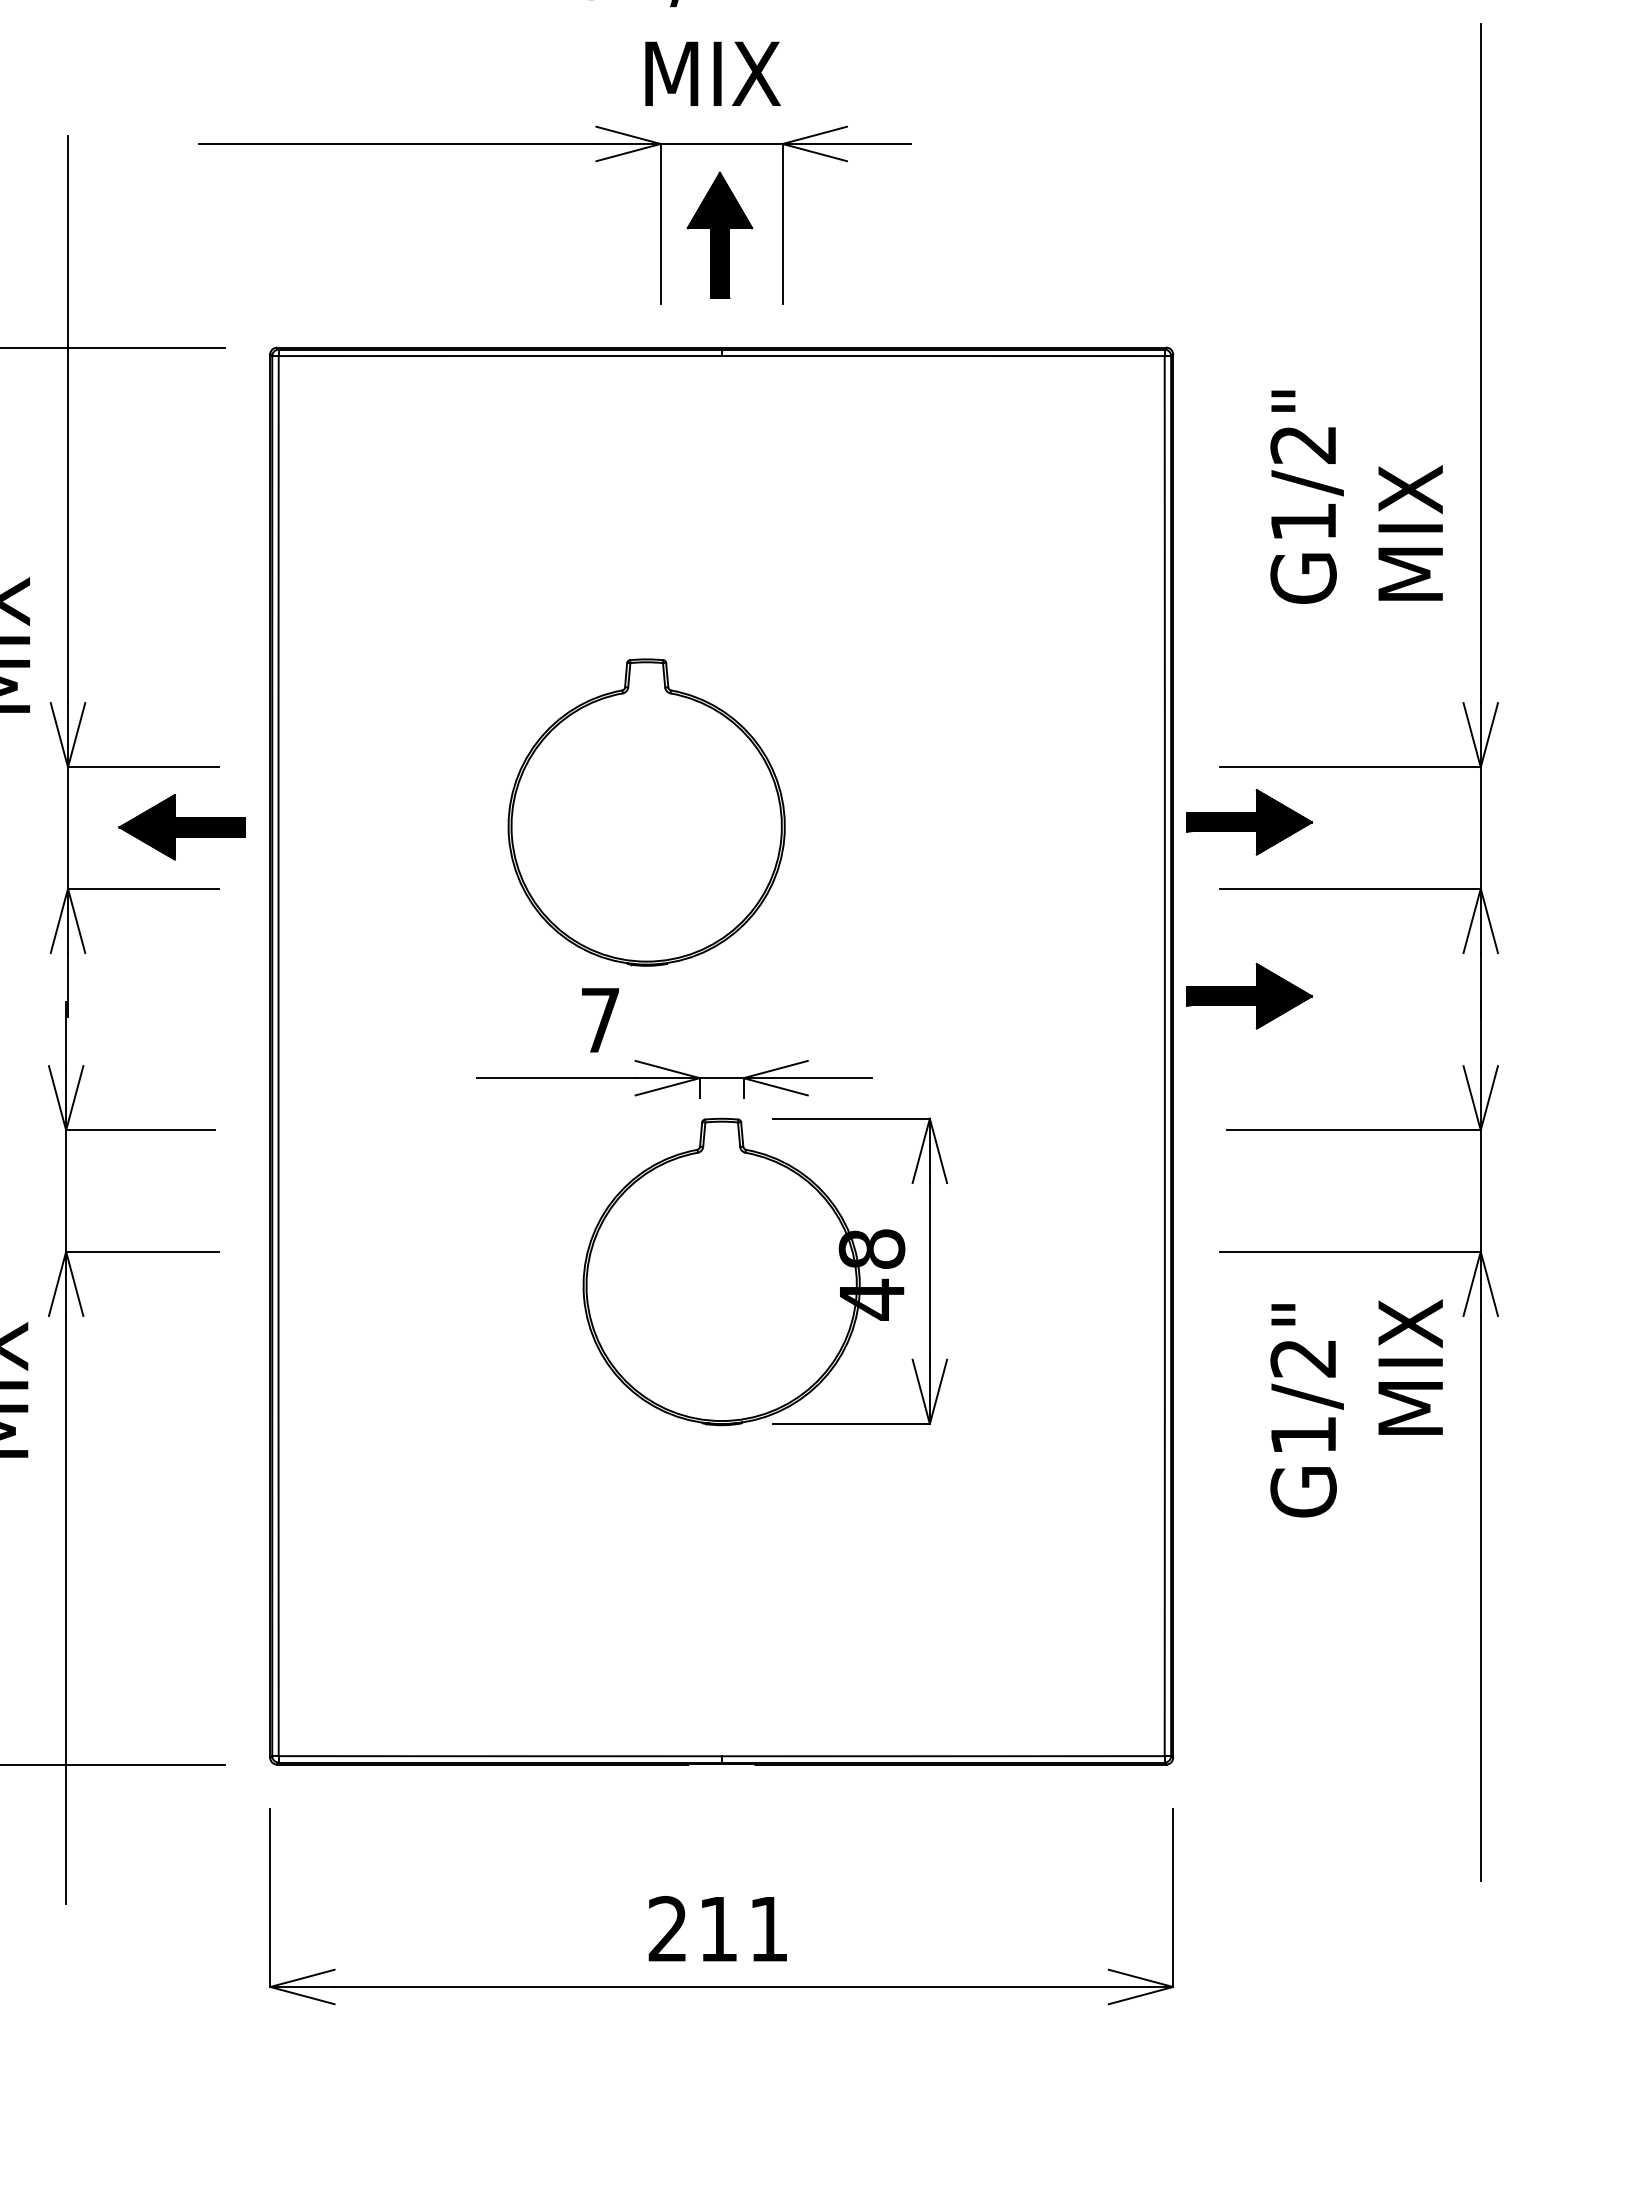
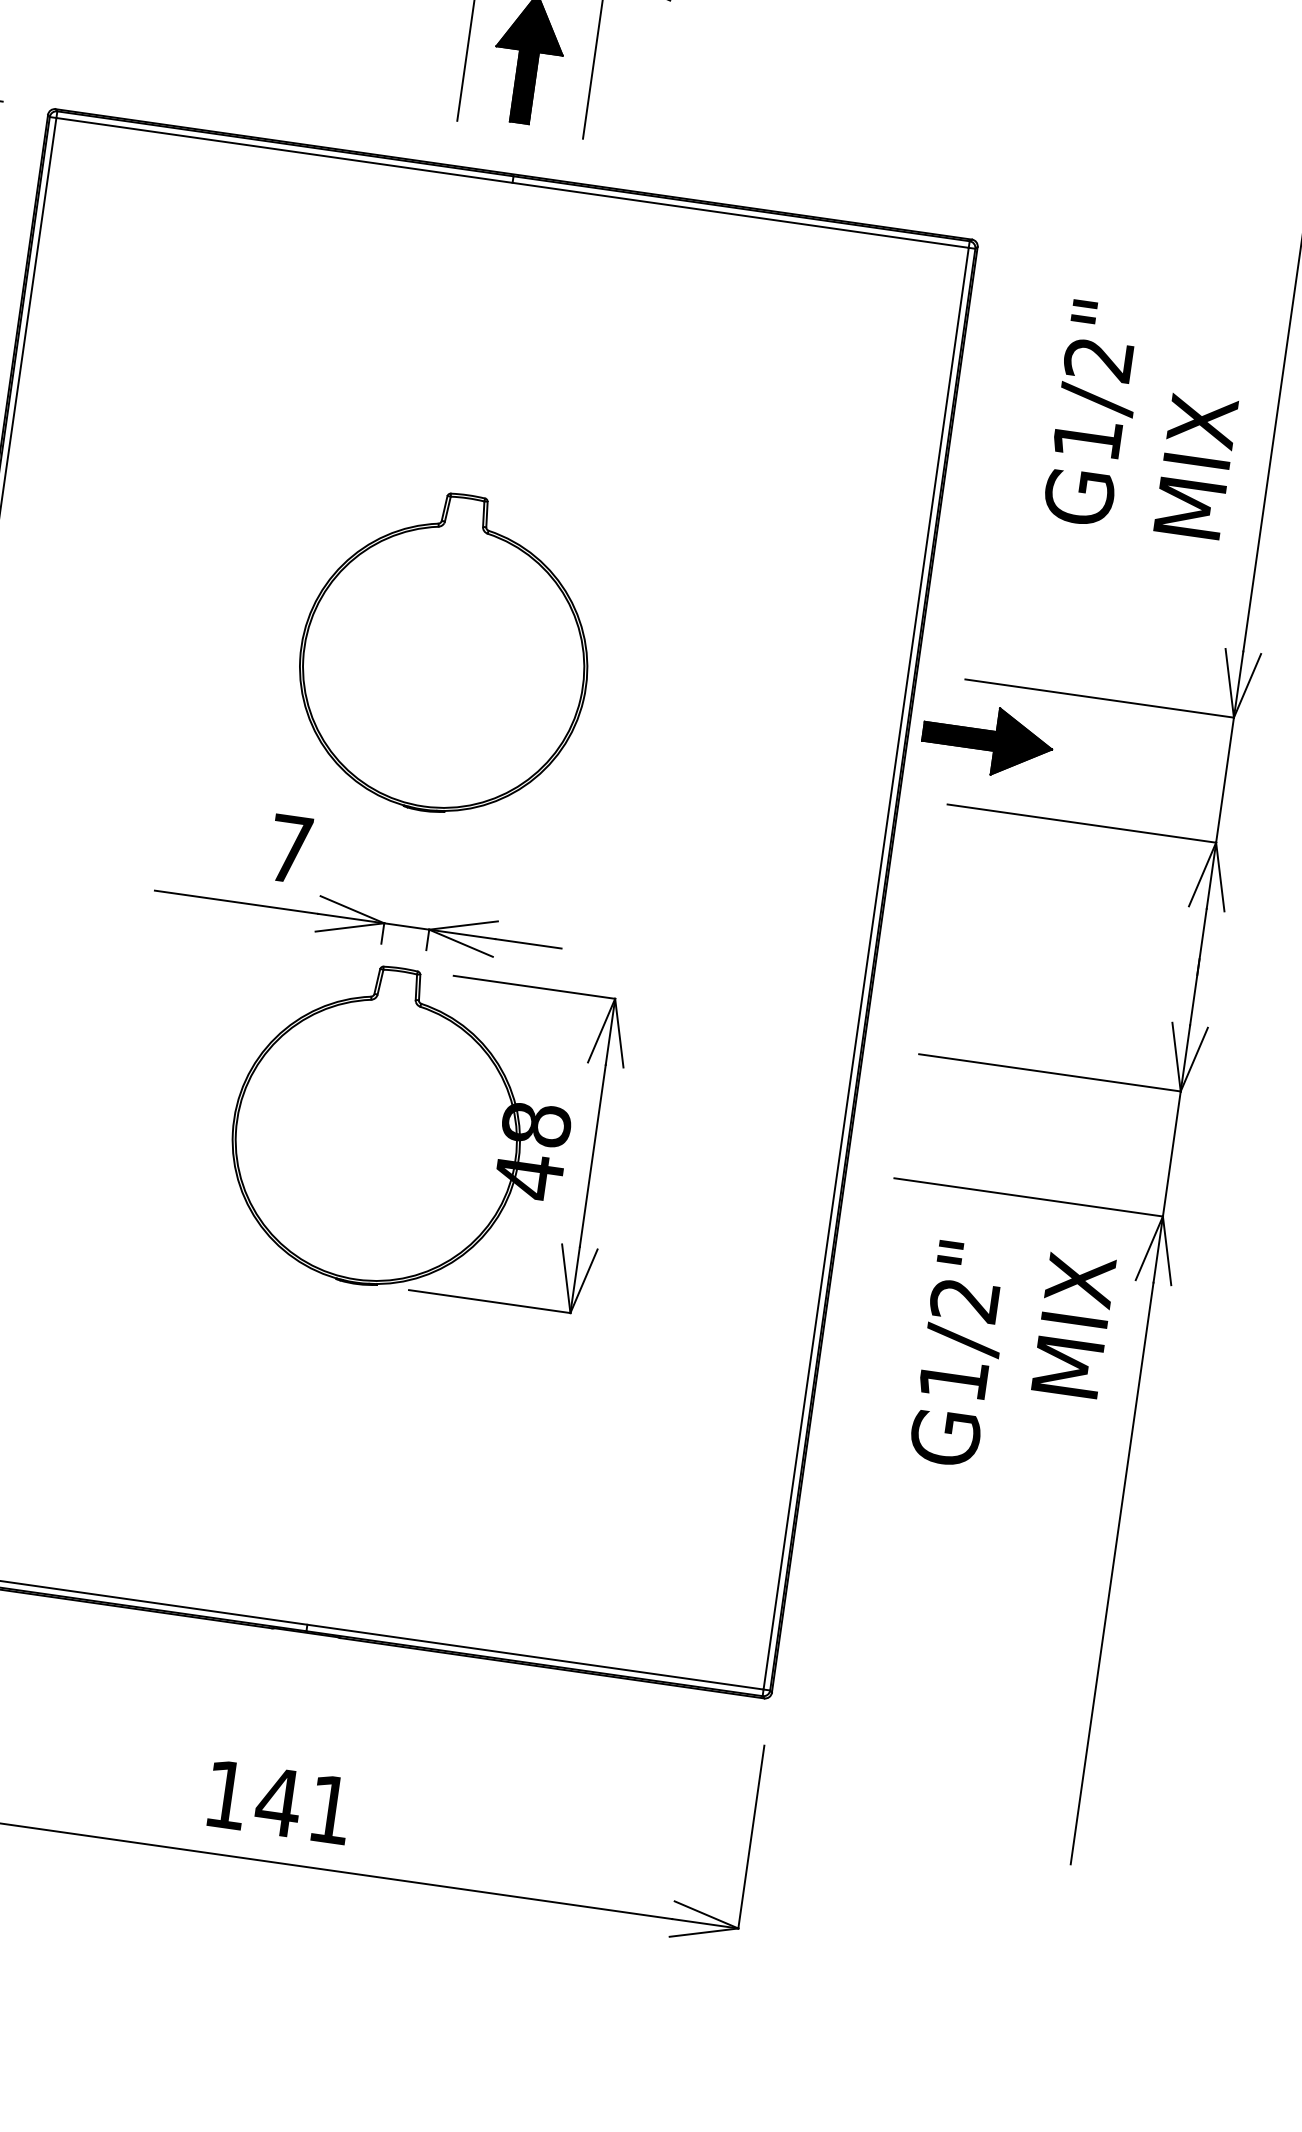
part: (646, 812) -> (445, 652), moved
part: (1249, 996) -> (962, 919), removed
text: (693, 1928) -> (253, 1797), 211 -> 141

